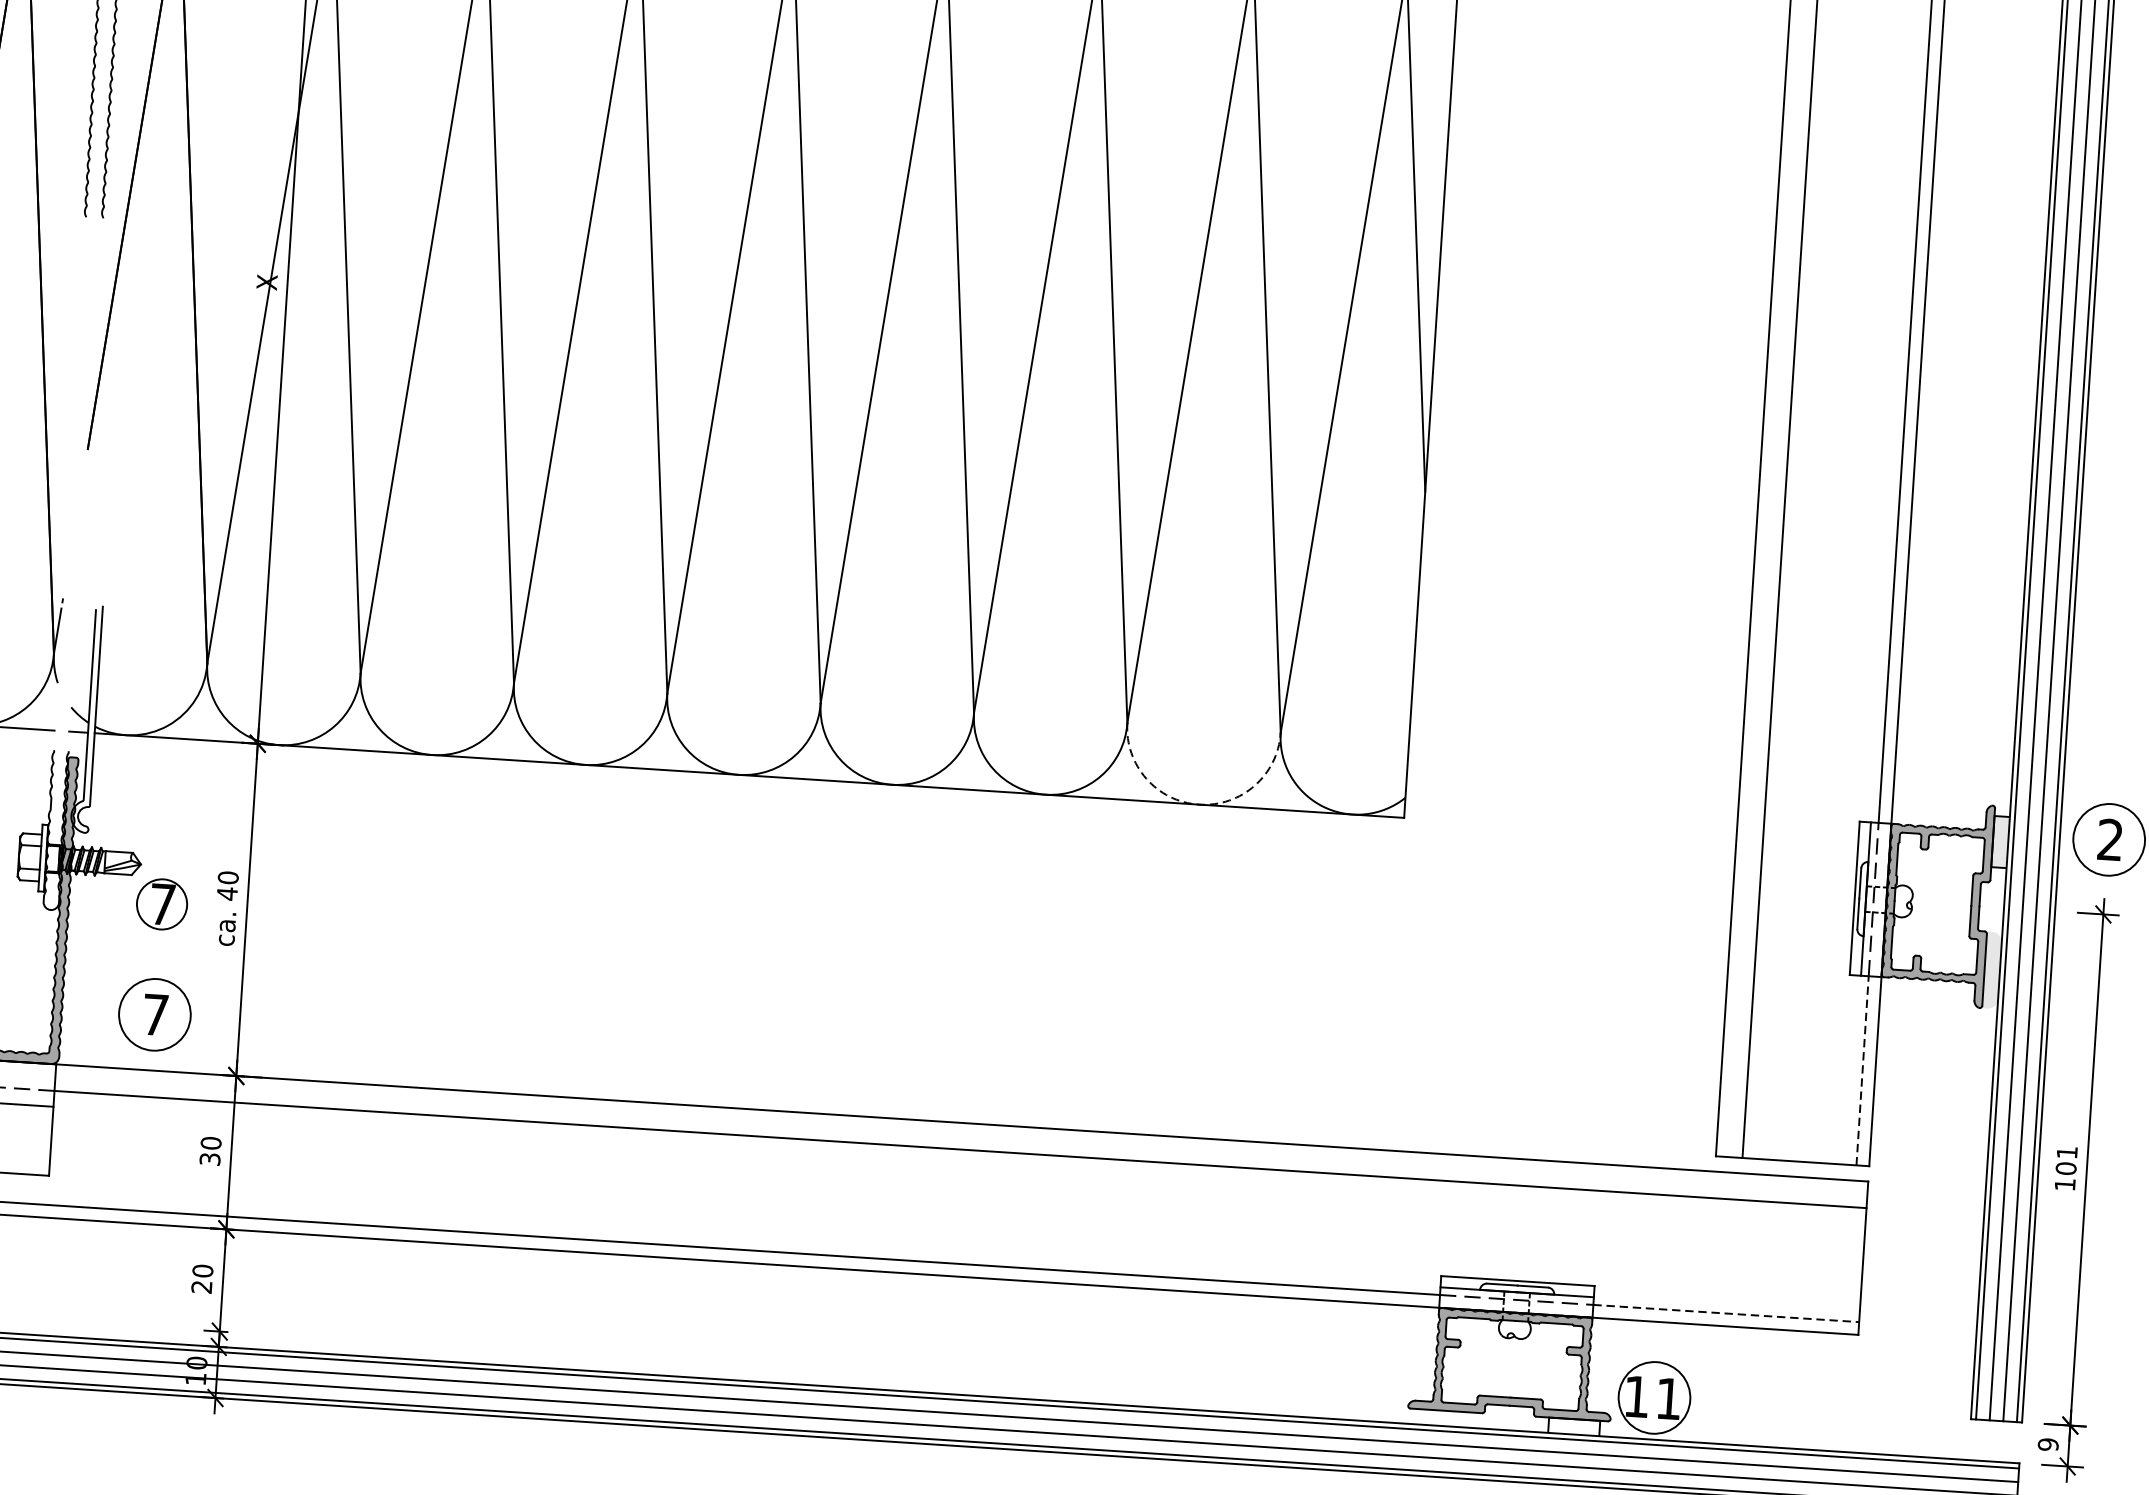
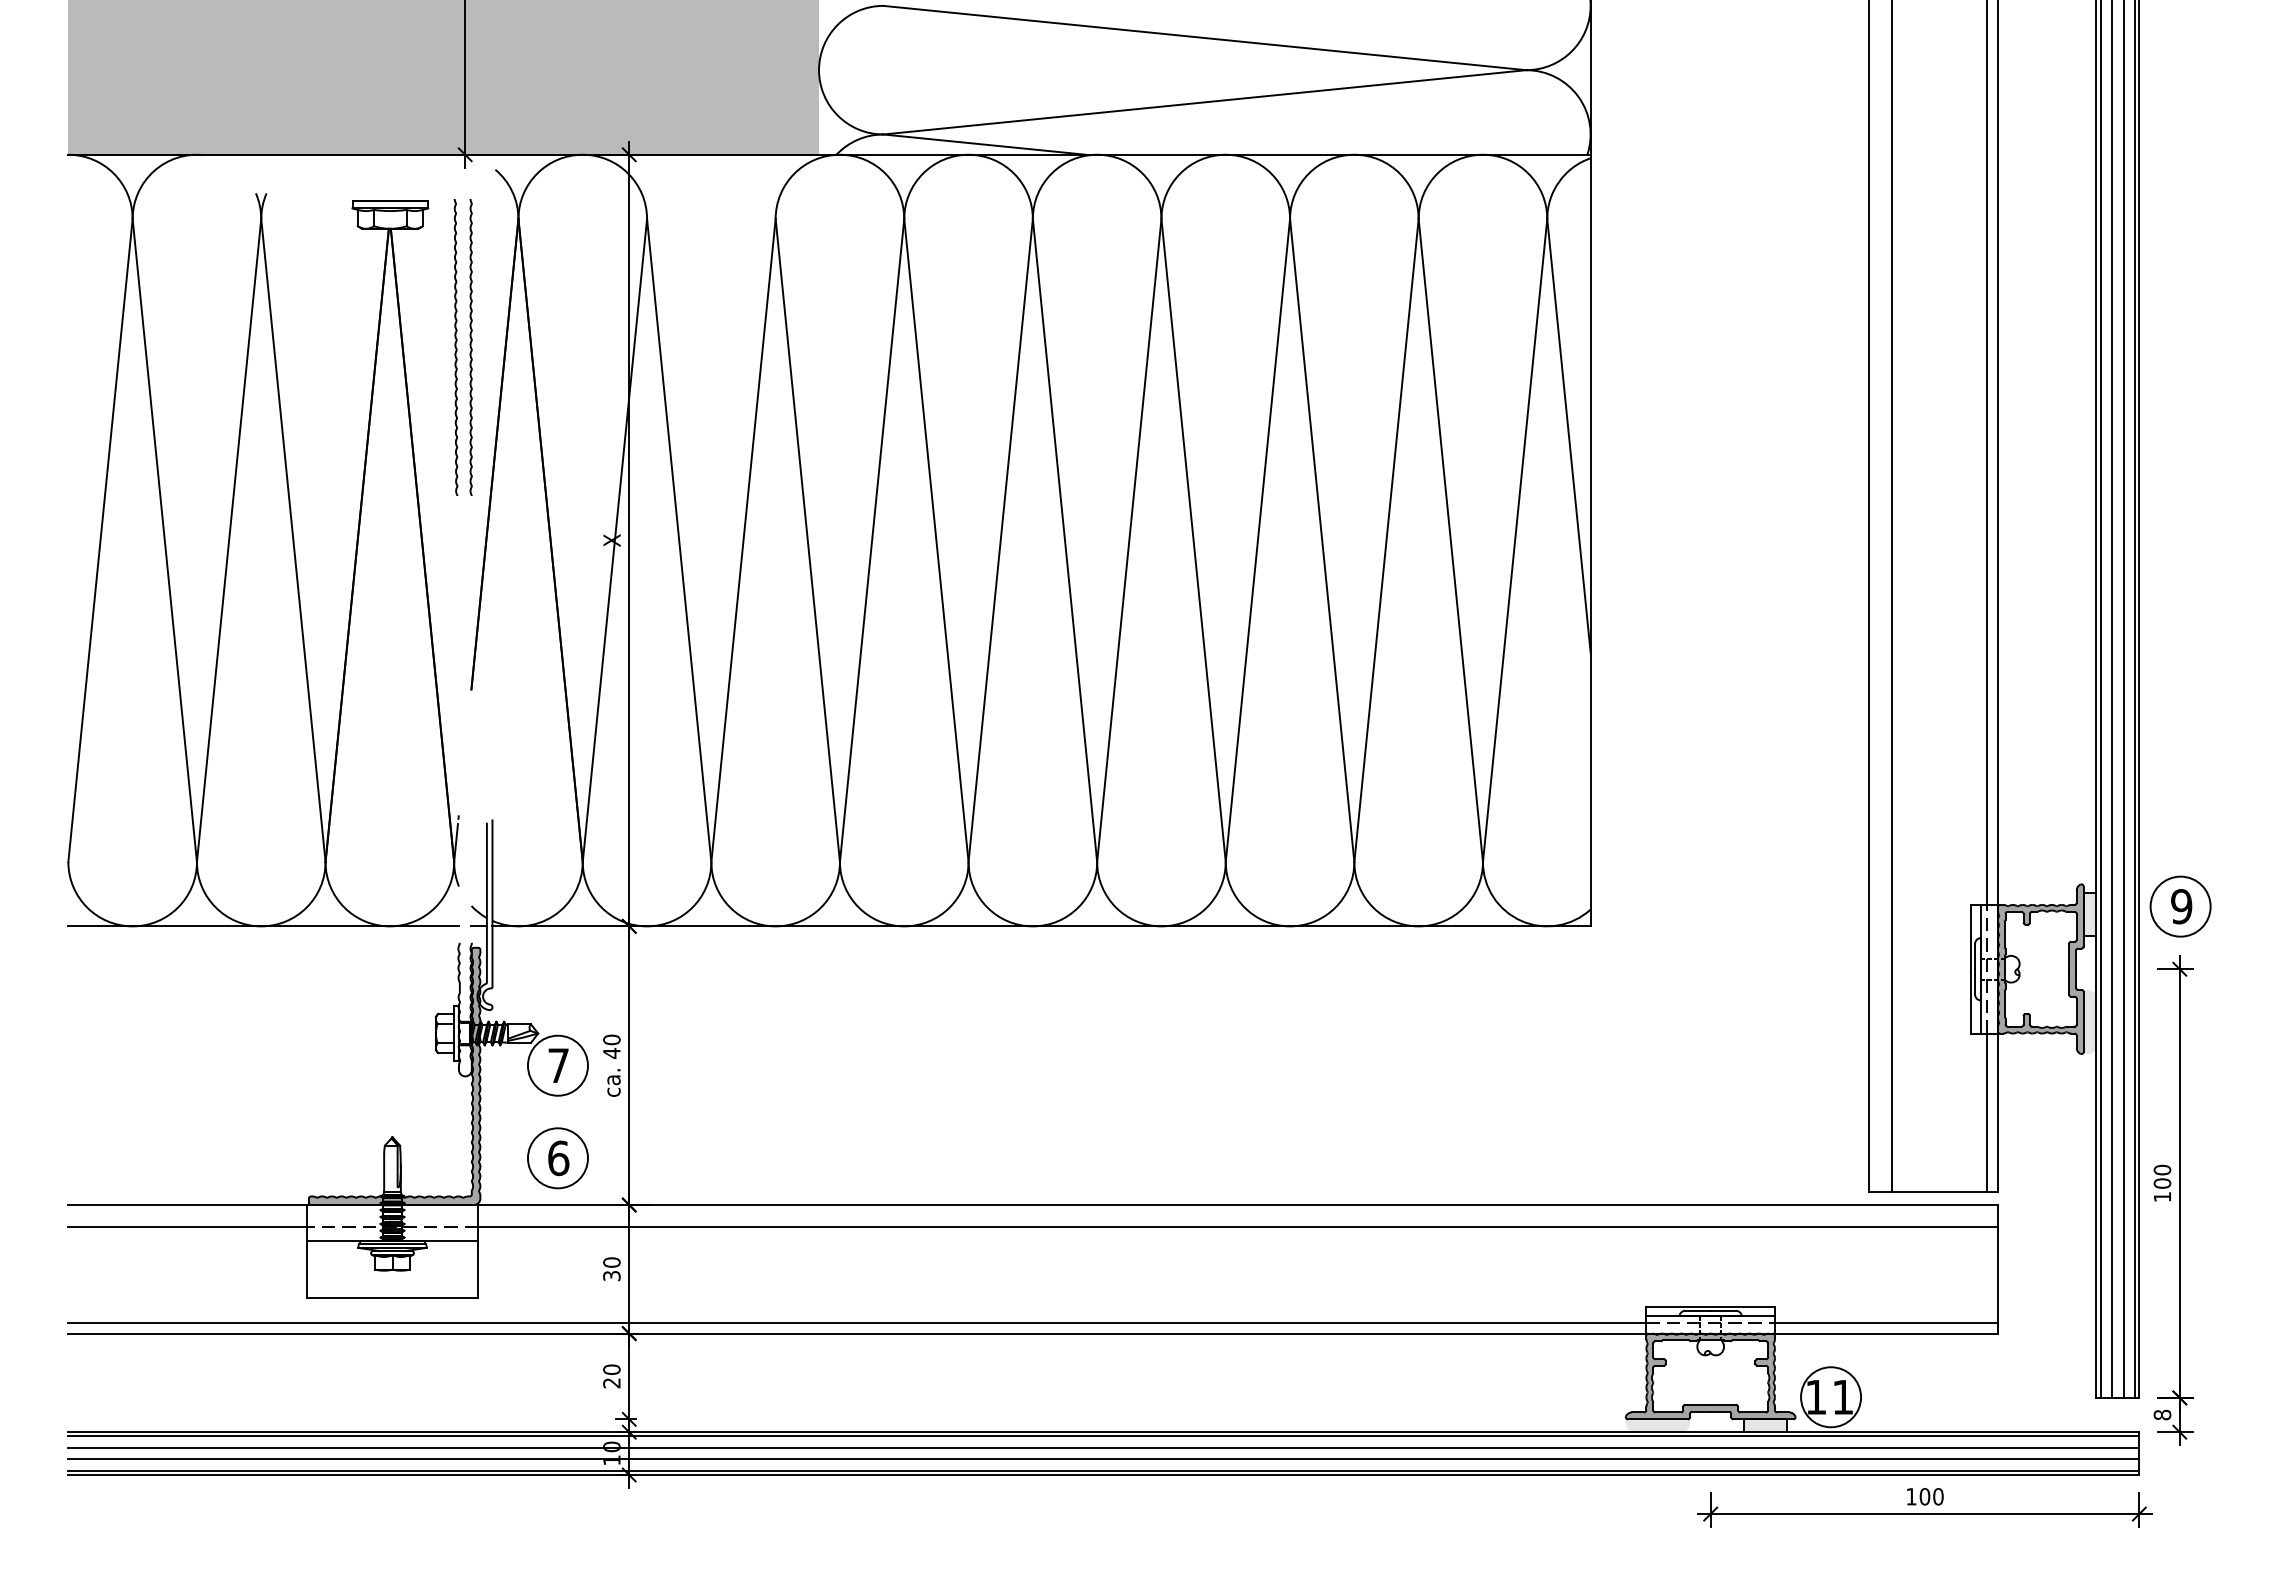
arc: (1198, 804) -> (1418, 926), dashed -> solid
text: (2110, 839) -> (2181, 906), 2 -> 9
circle: (161, 904) -> (557, 1065), size x1.43
text: (155, 1015) -> (558, 1158), 7 -> 6
line: (1863, 1070) -> (1987, 1112), dashed -> solid
text: (2067, 1151) -> (2162, 1169), 101 -> 100
line: (1726, 1313) -> (1886, 1322), dashed -> solid
fill: (1445, 1418) -> (1657, 1425), added
fill: (1574, 1426) -> (1765, 1425), added
text: (2048, 1444) -> (2162, 1414), 9 -> 8

